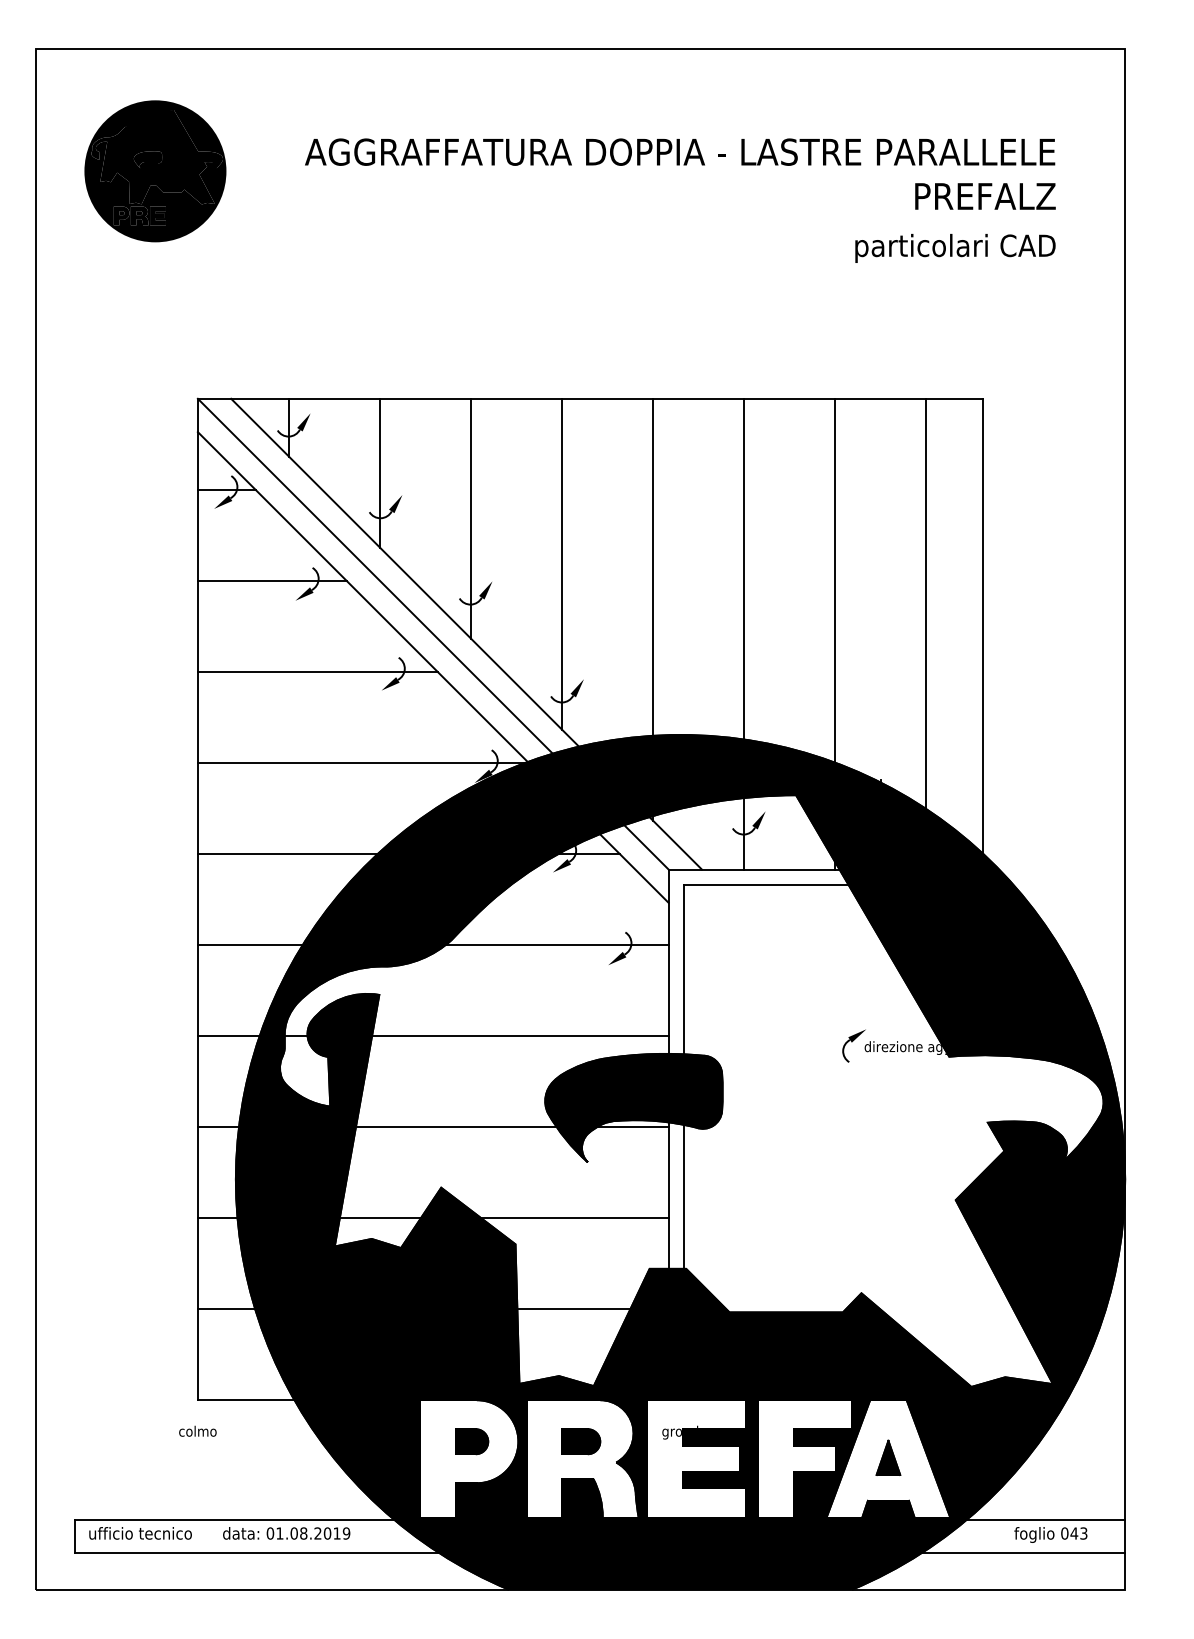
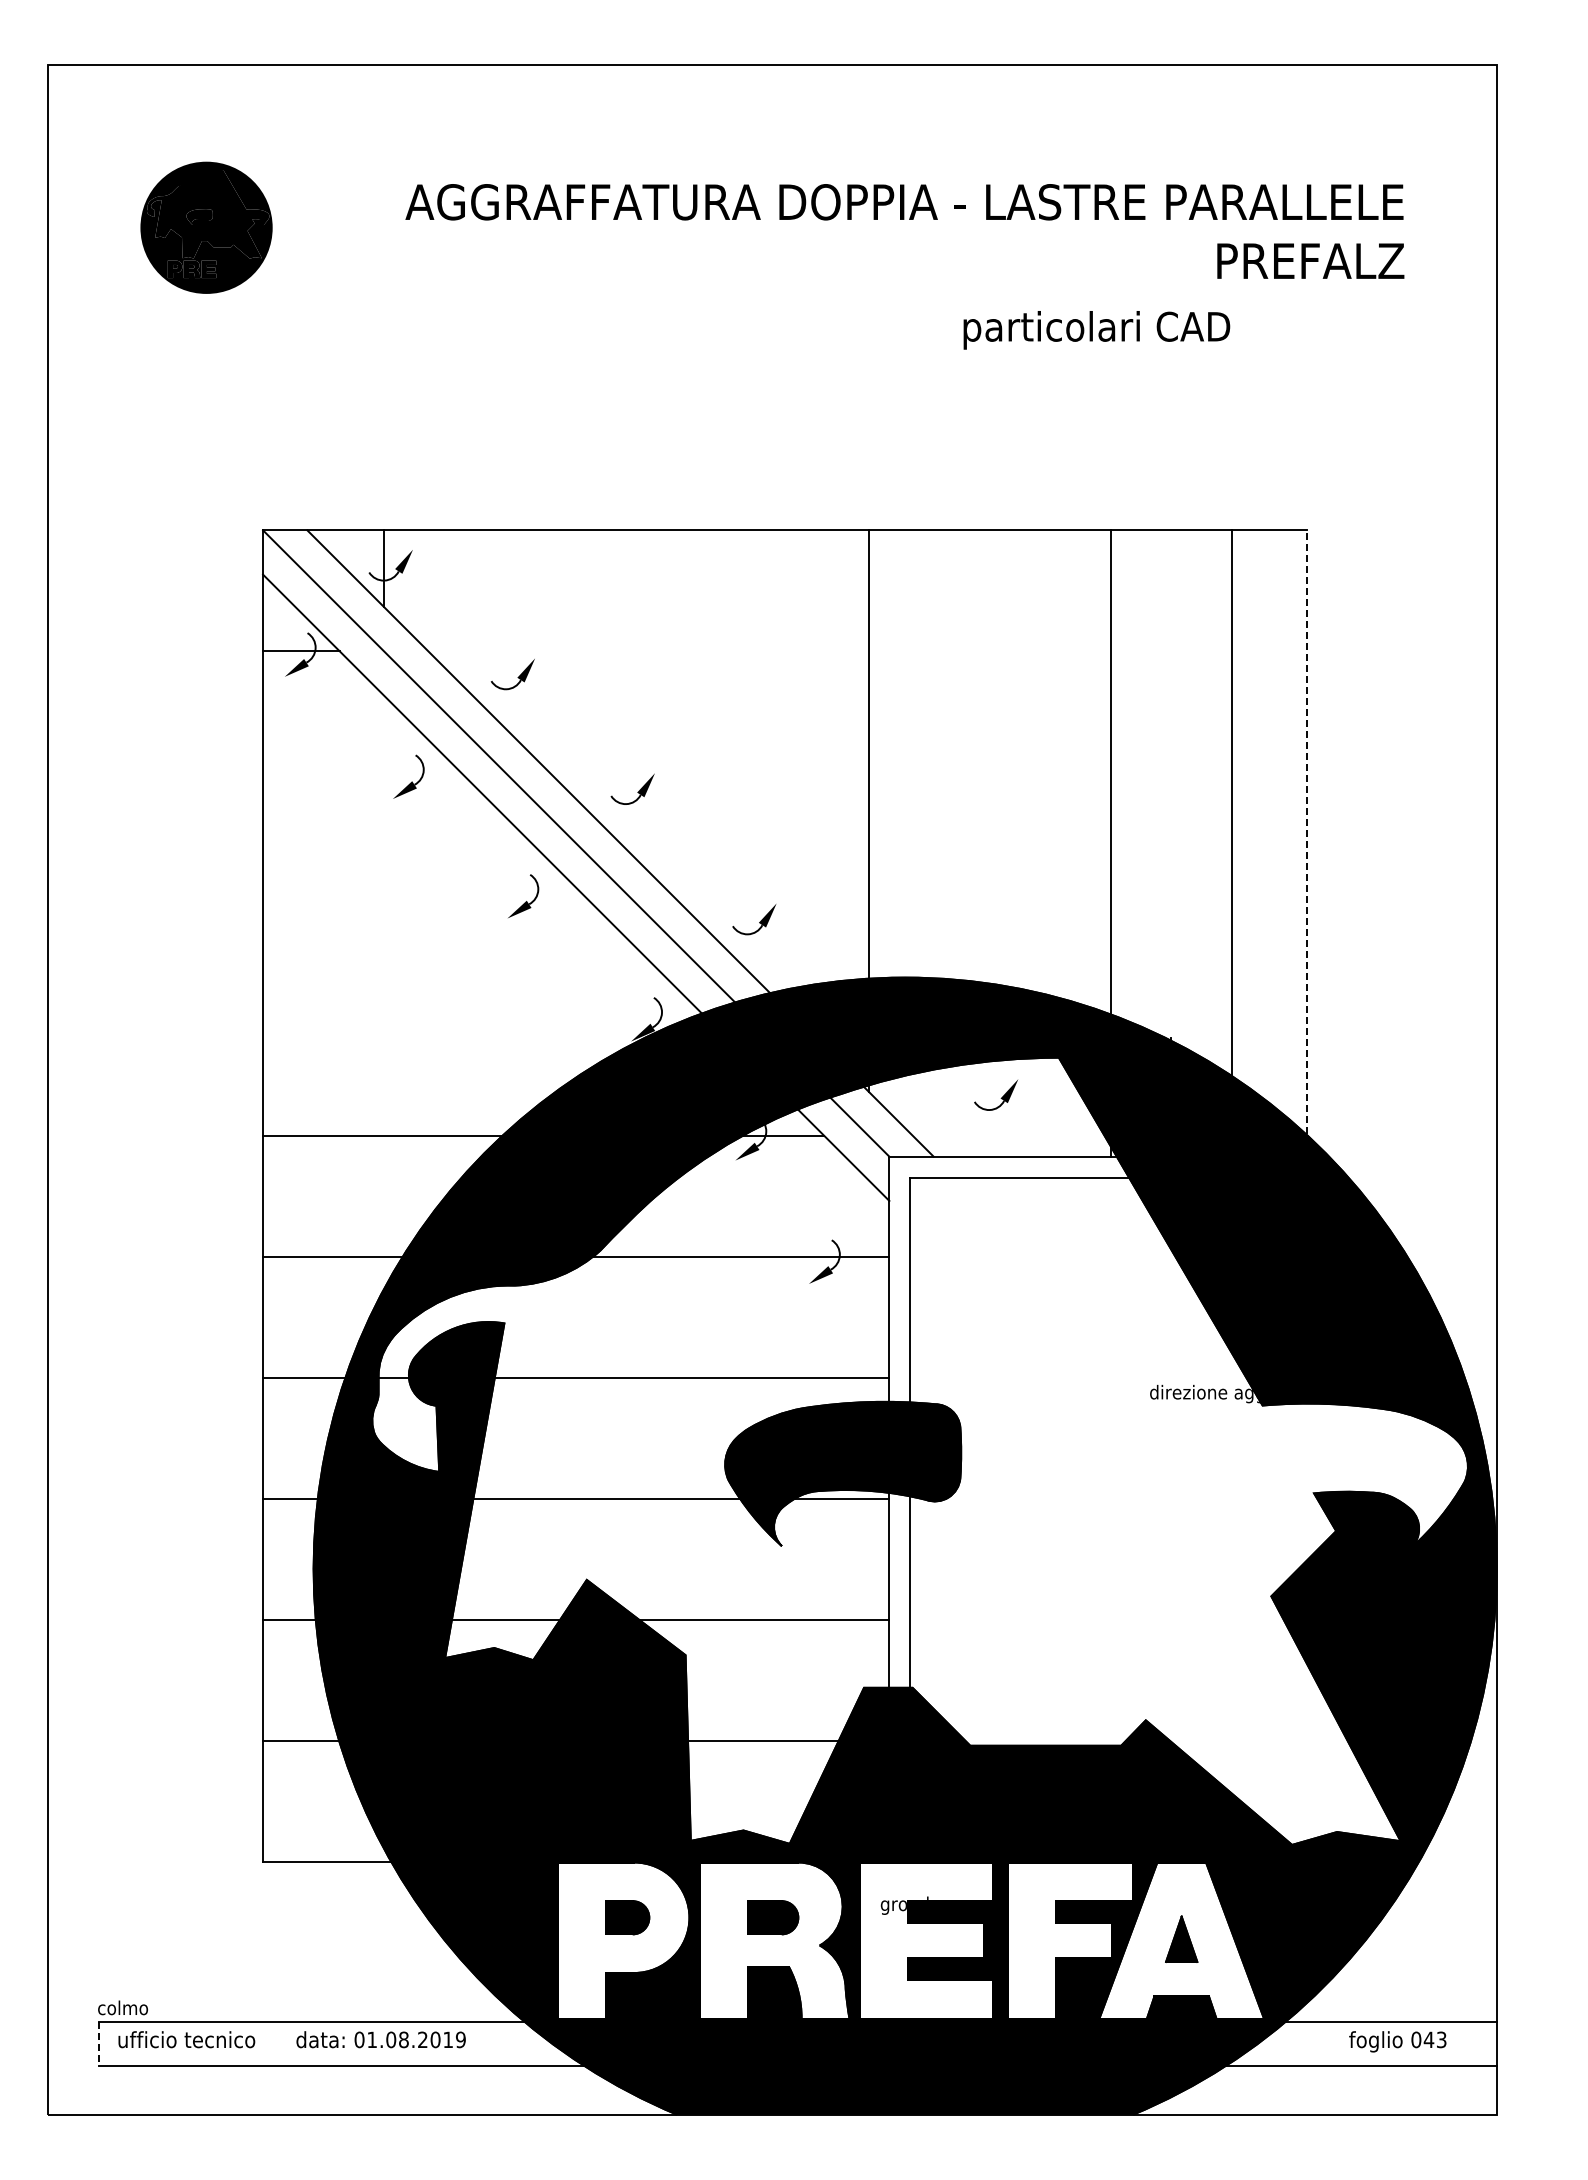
part: (155, 171) -> (206, 227), size x0.7
text: (955, 248) -> (1096, 330), moved
line: (380, 473) -> (505, 629), removed
line: (471, 518) -> (626, 689), removed
line: (562, 564) -> (747, 750), removed
line: (271, 580) -> (361, 772), removed
line: (743, 634) -> (989, 843), removed
line: (982, 641) -> (1306, 853), solid -> dashed
line: (317, 671) -> (422, 893), removed
line: (363, 762) -> (483, 1014), removed
part: (853, 1046) -> (1135, 1391), removed
text: (197, 1431) -> (122, 2007), moved
line: (74, 1536) -> (98, 2044), solid -> dashed

